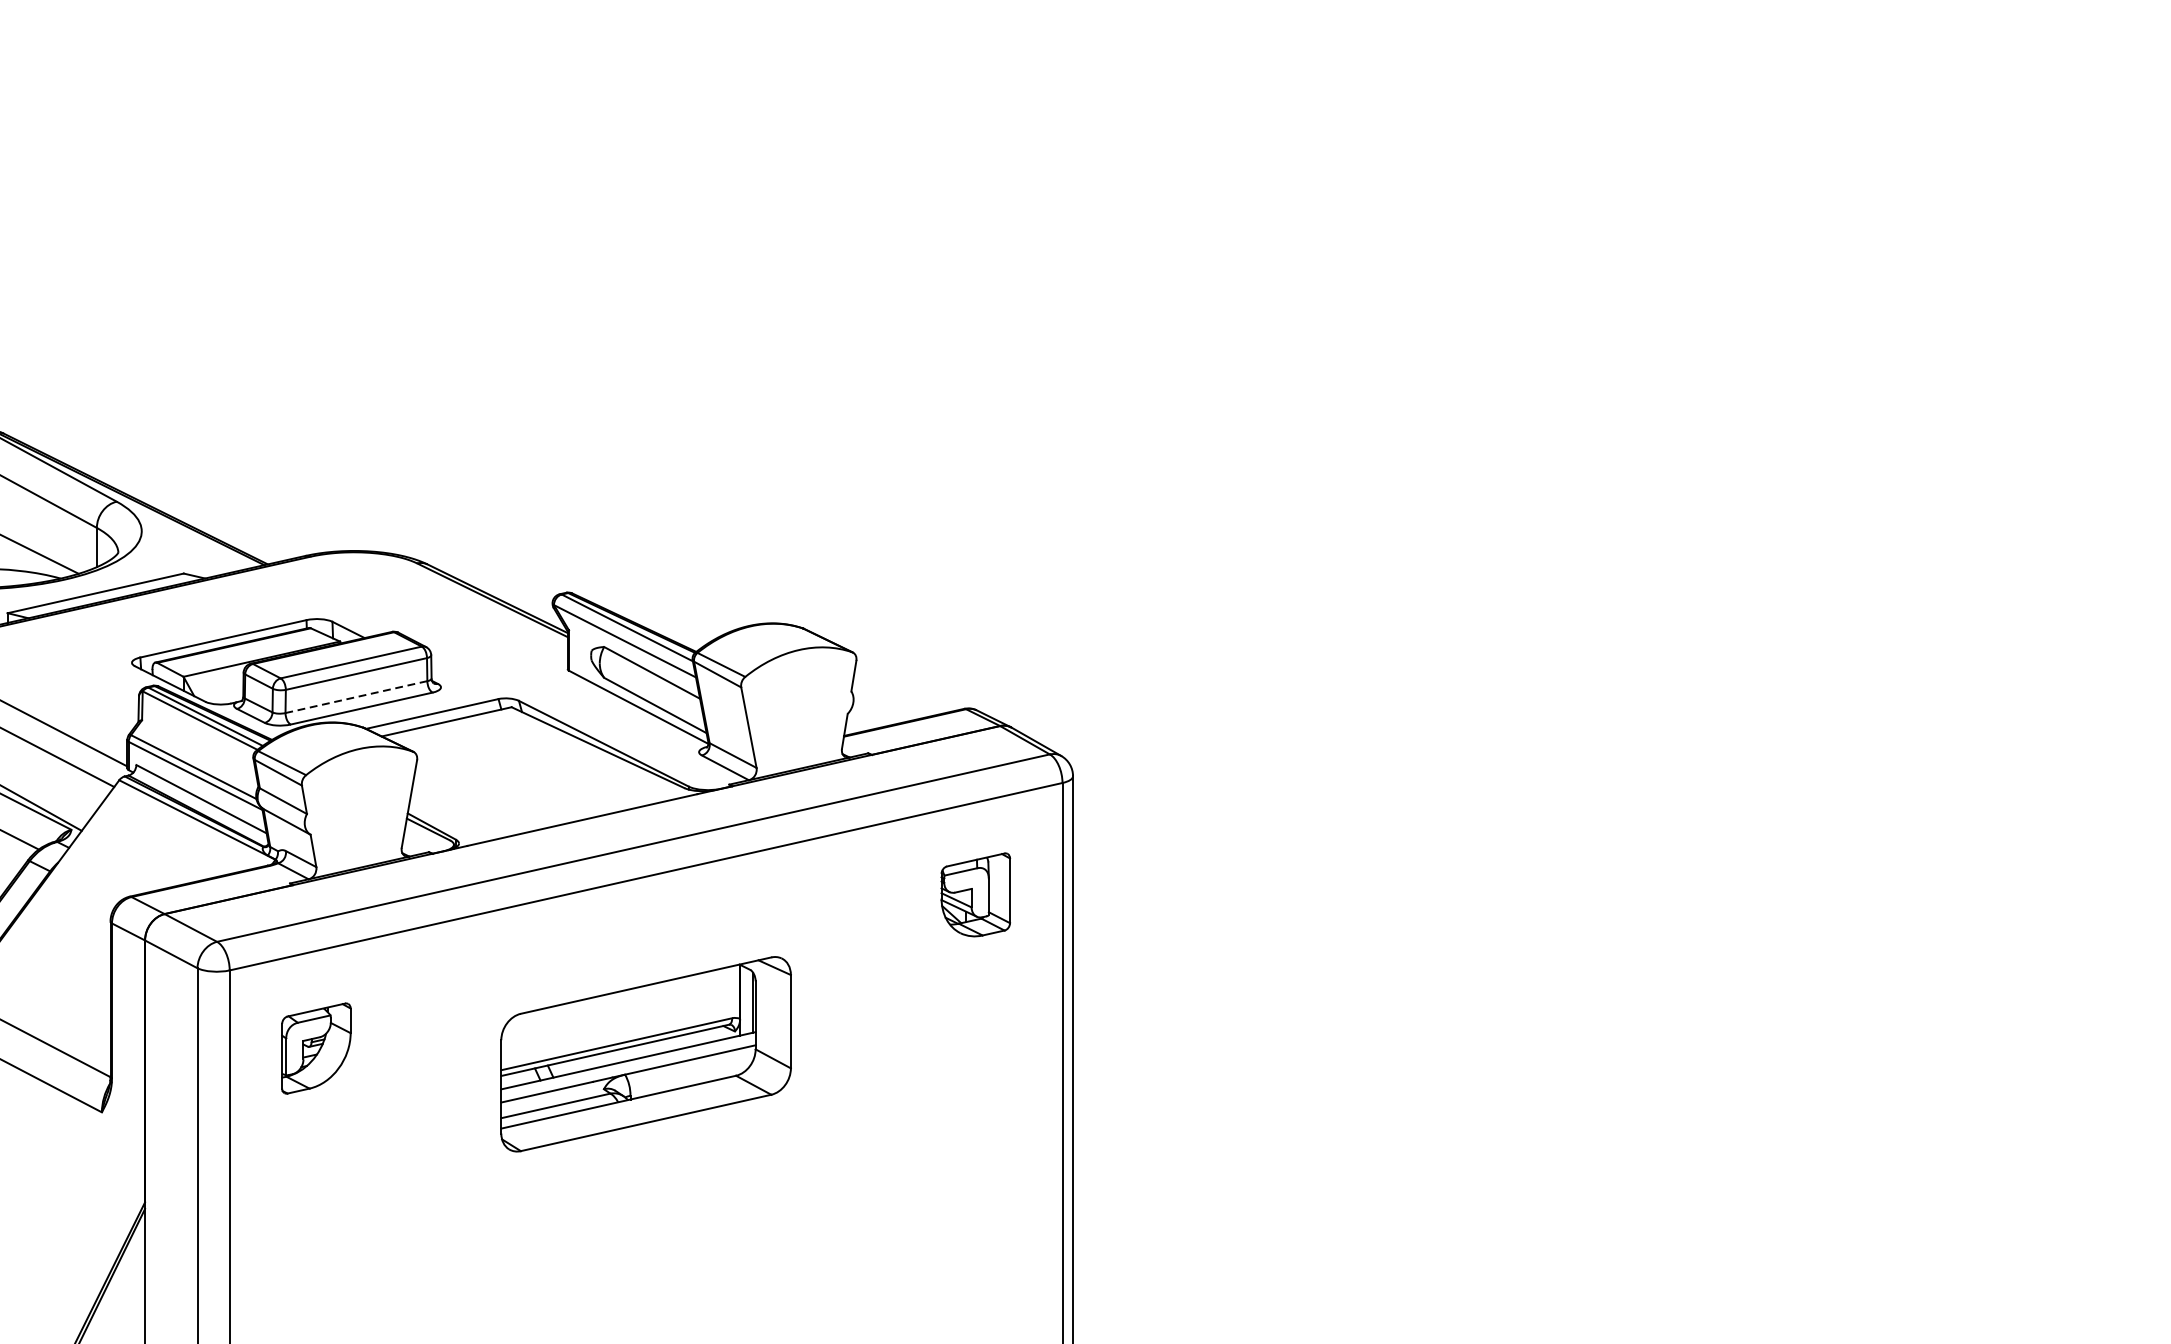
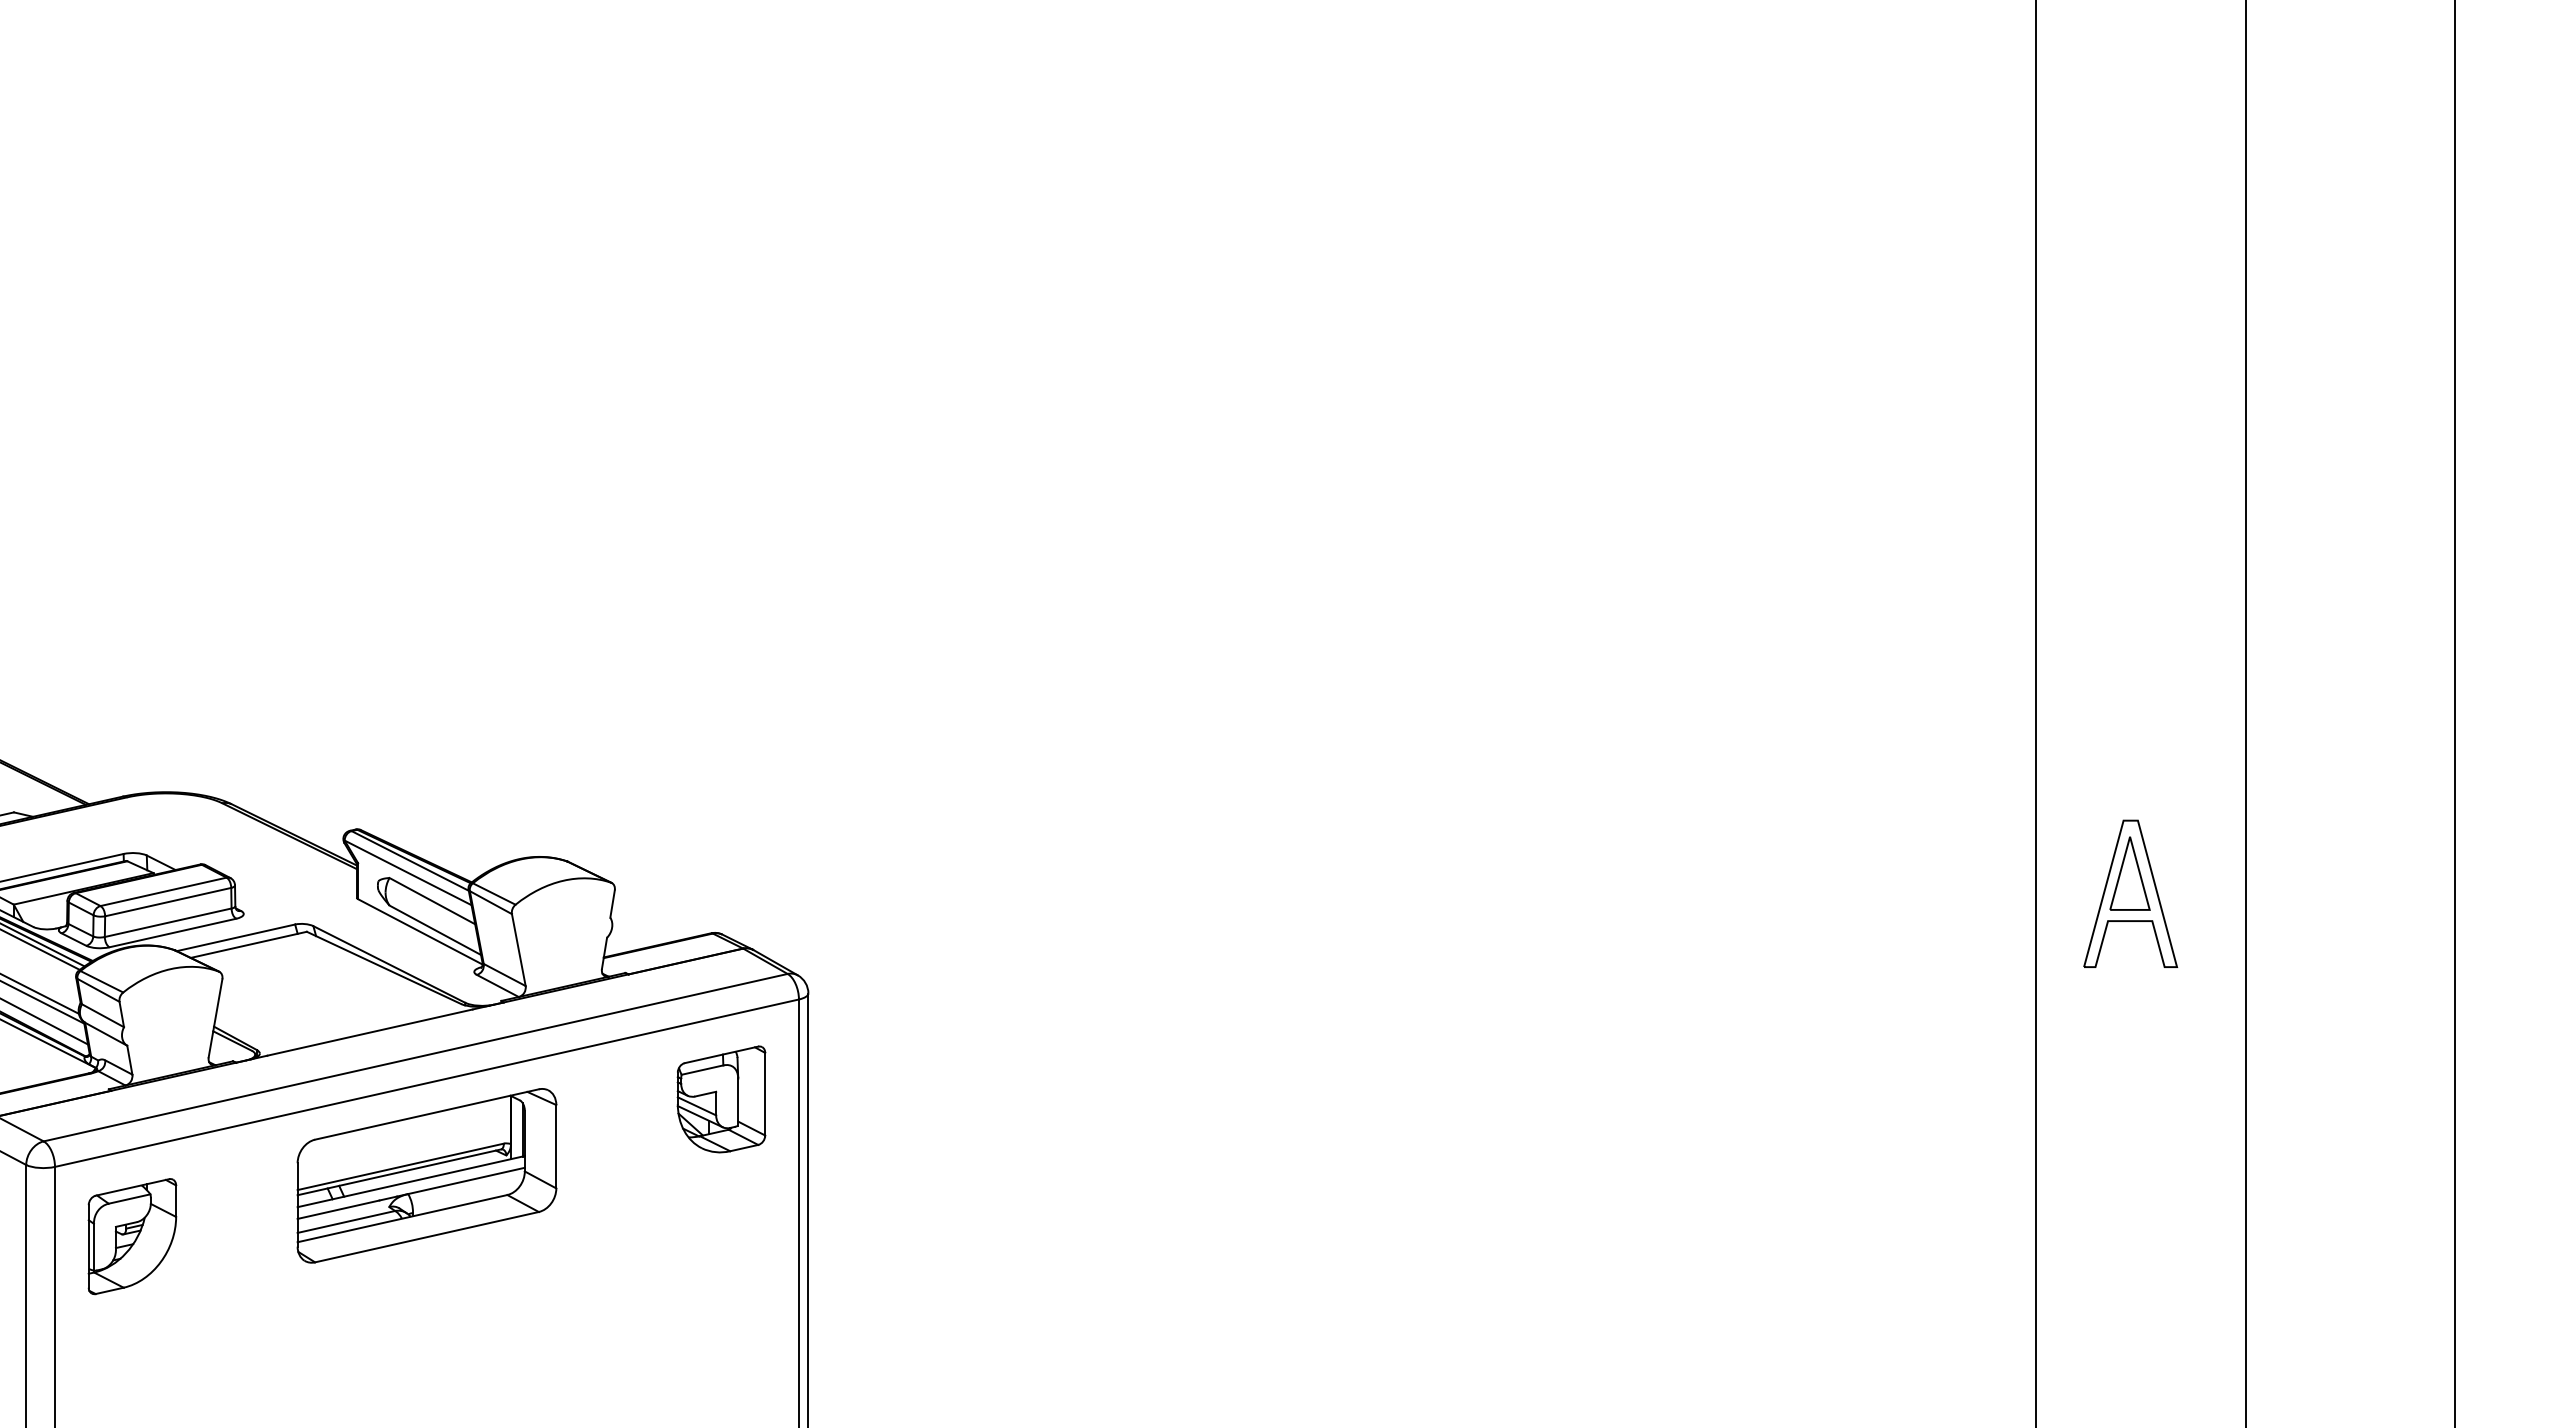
line: (356, 696) -> (168, 922), dashed -> solid
part: (975, 894) -> (721, 1099), size x1.43
part: (316, 1048) -> (132, 1236), size x1.43
part: (645, 1053) -> (426, 1175), moved

